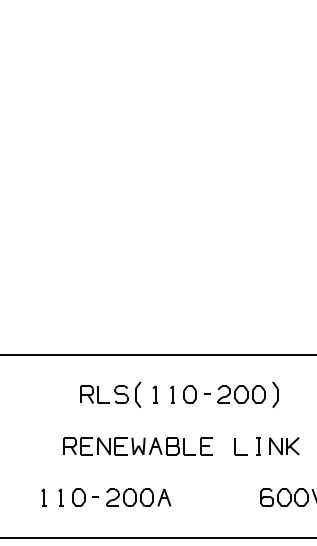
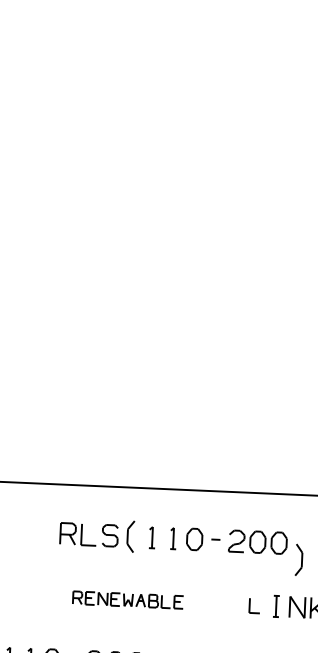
part: (275, 394) -> (299, 559), moved
part: (137, 446) -> (127, 600), size x0.6
part: (240, 446) -> (253, 605), size x0.7

